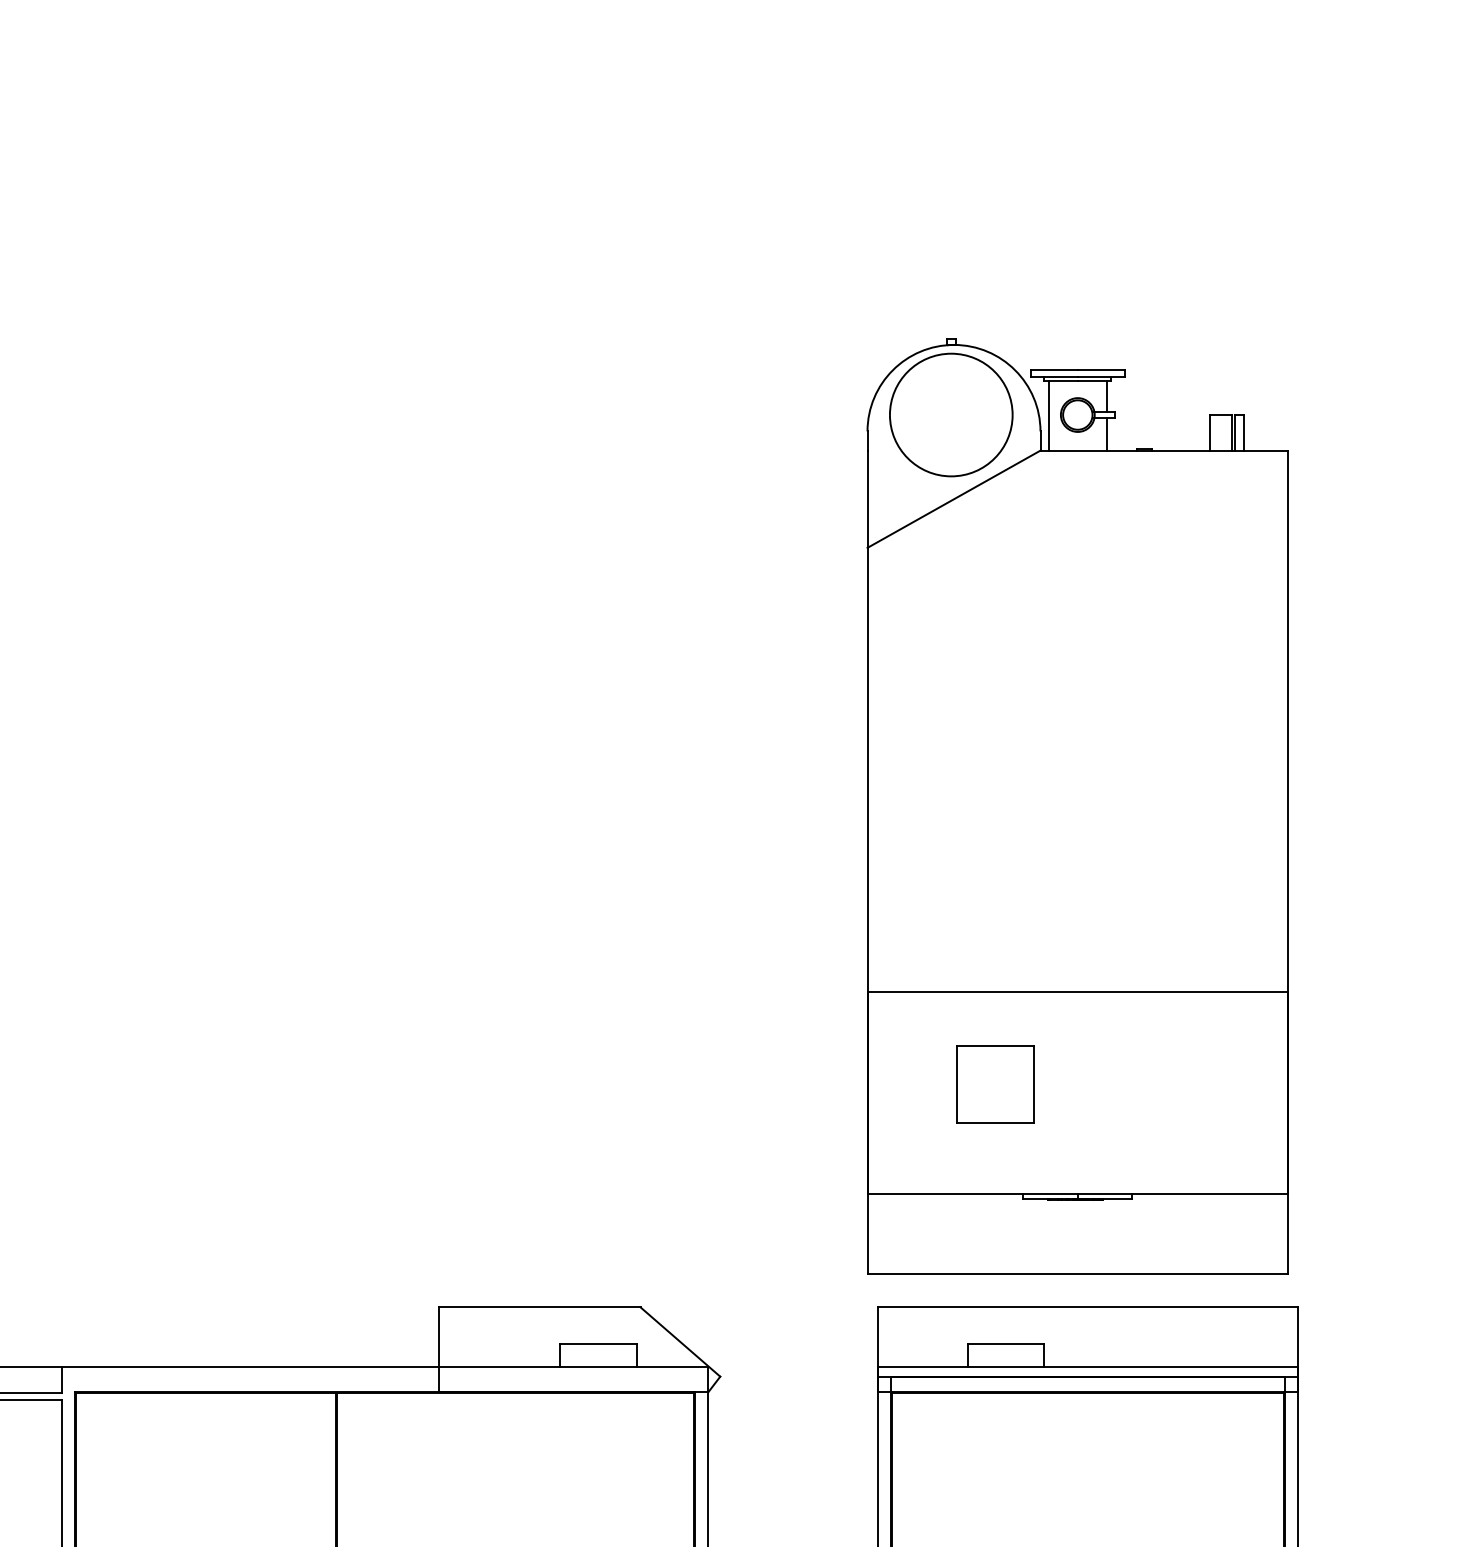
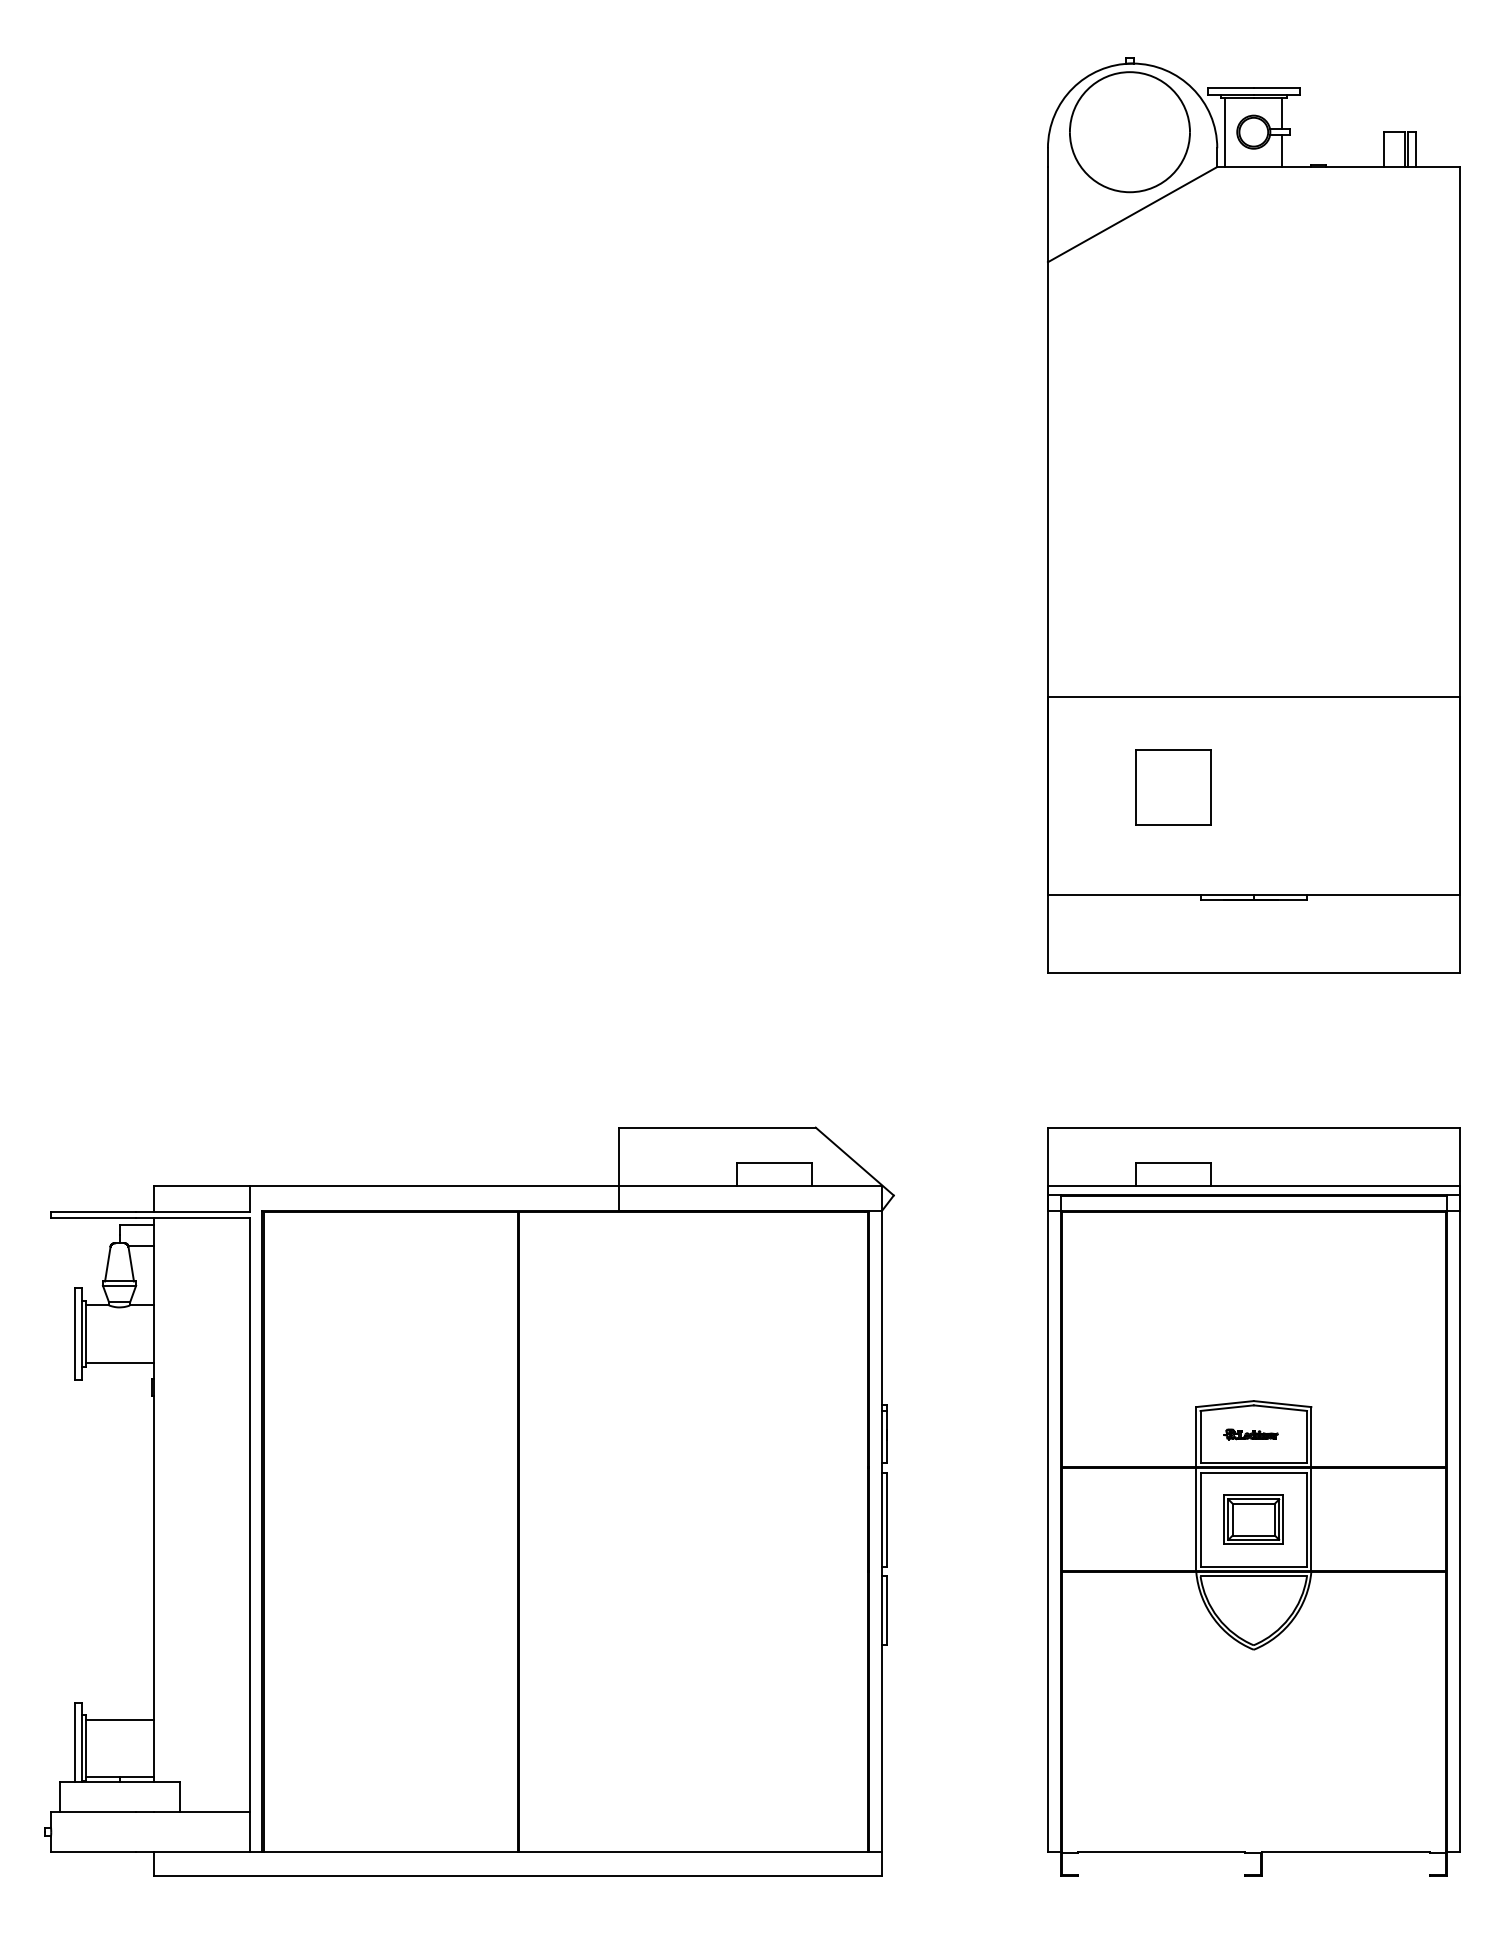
part: (1077, 806) -> (1253, 515), moved

